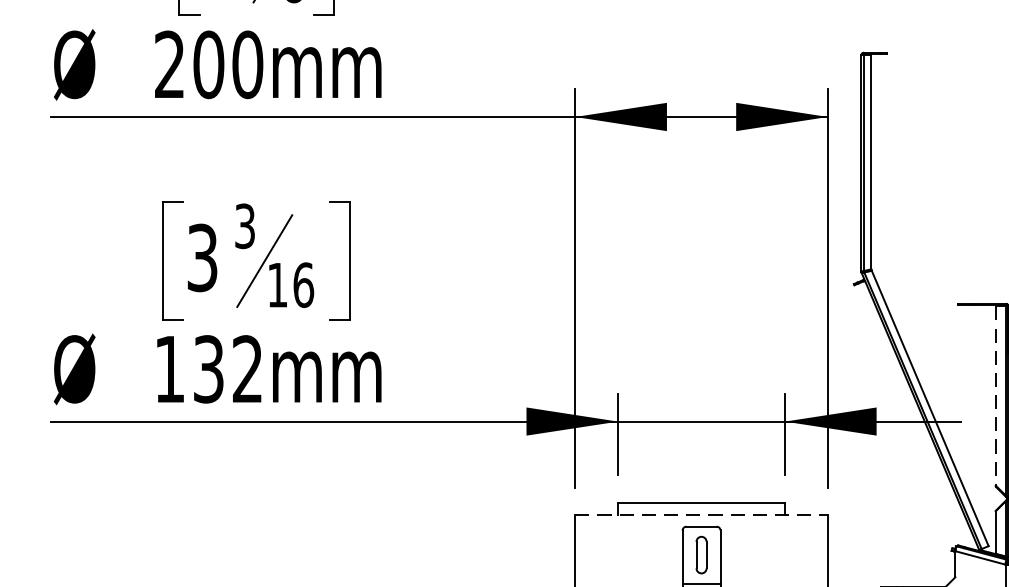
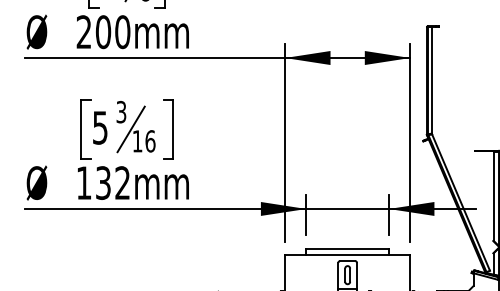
text: (202, 257) -> (100, 127), 3 -> 5
line: (995, 396) -> (493, 196), dashed -> solid
line: (701, 515) -> (347, 255), dashed -> solid

